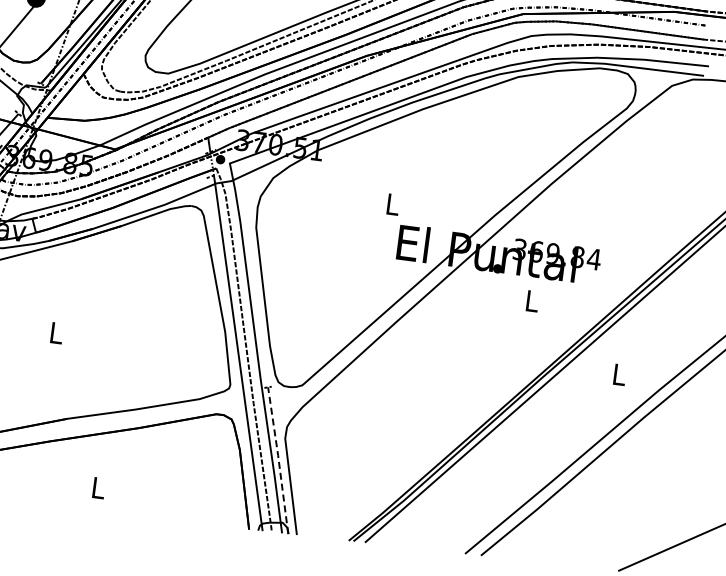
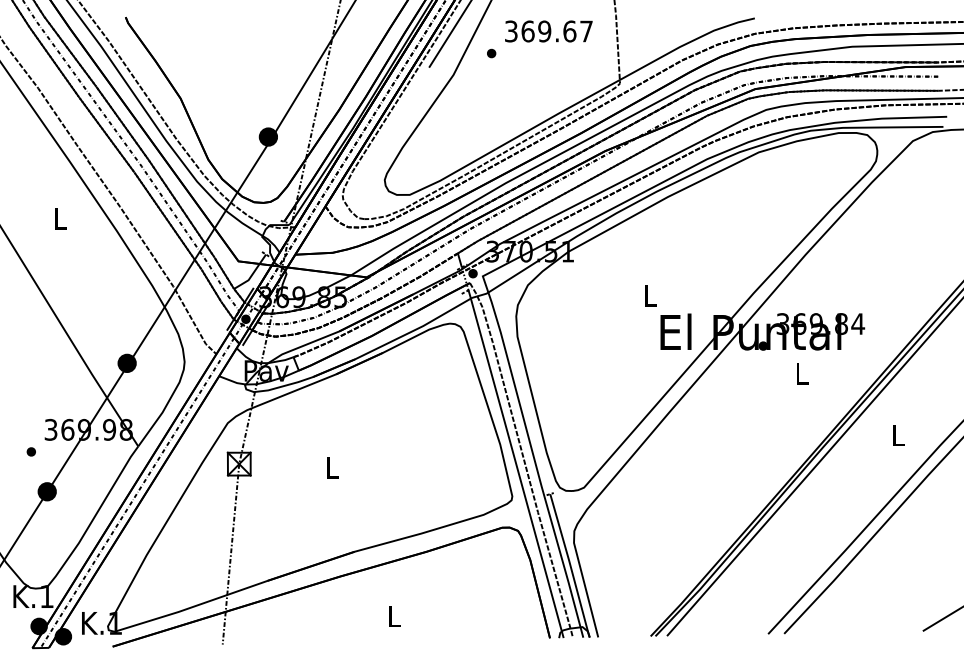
line: (278, 460) -> (570, 565), dashed -> solid

